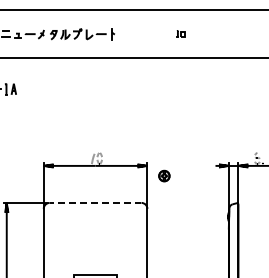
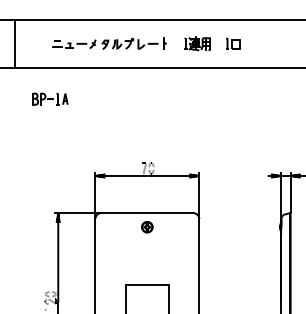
part: (145, 33) -> (197, 43), added
part: (181, 33) -> (233, 43), size x1.67
part: (164, 176) -> (147, 227), moved
line: (94, 203) -> (146, 213), dashed -> solid

